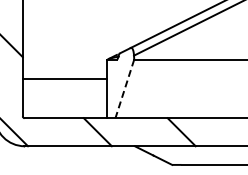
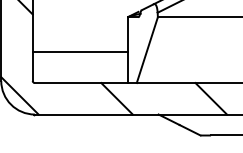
line: (64, 79) -> (79, 51), moved
line: (124, 88) -> (146, 49), dashed -> solid

